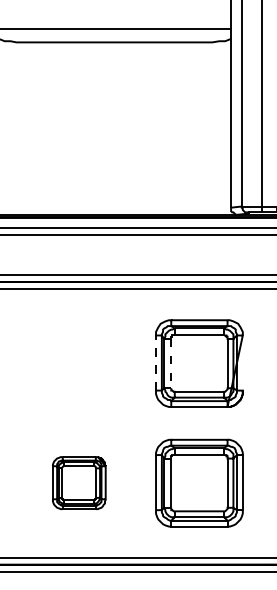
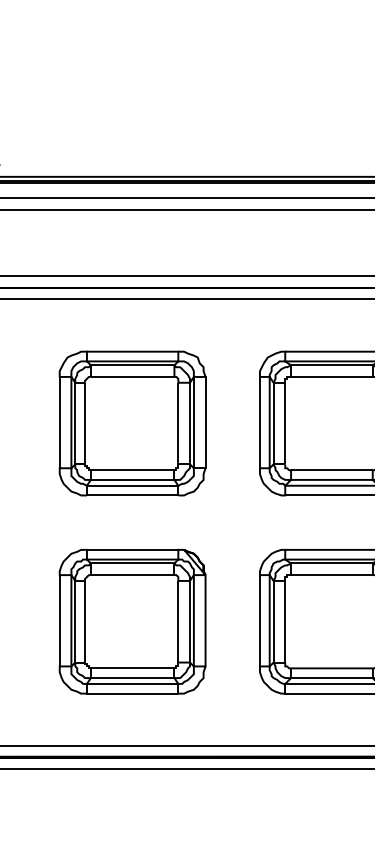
part: (78, 363) -> (131, 423), added
line: (156, 363) -> (260, 423), dashed -> solid
line: (171, 363) -> (285, 423), dashed -> solid
part: (79, 482) -> (133, 620), size x1.67

